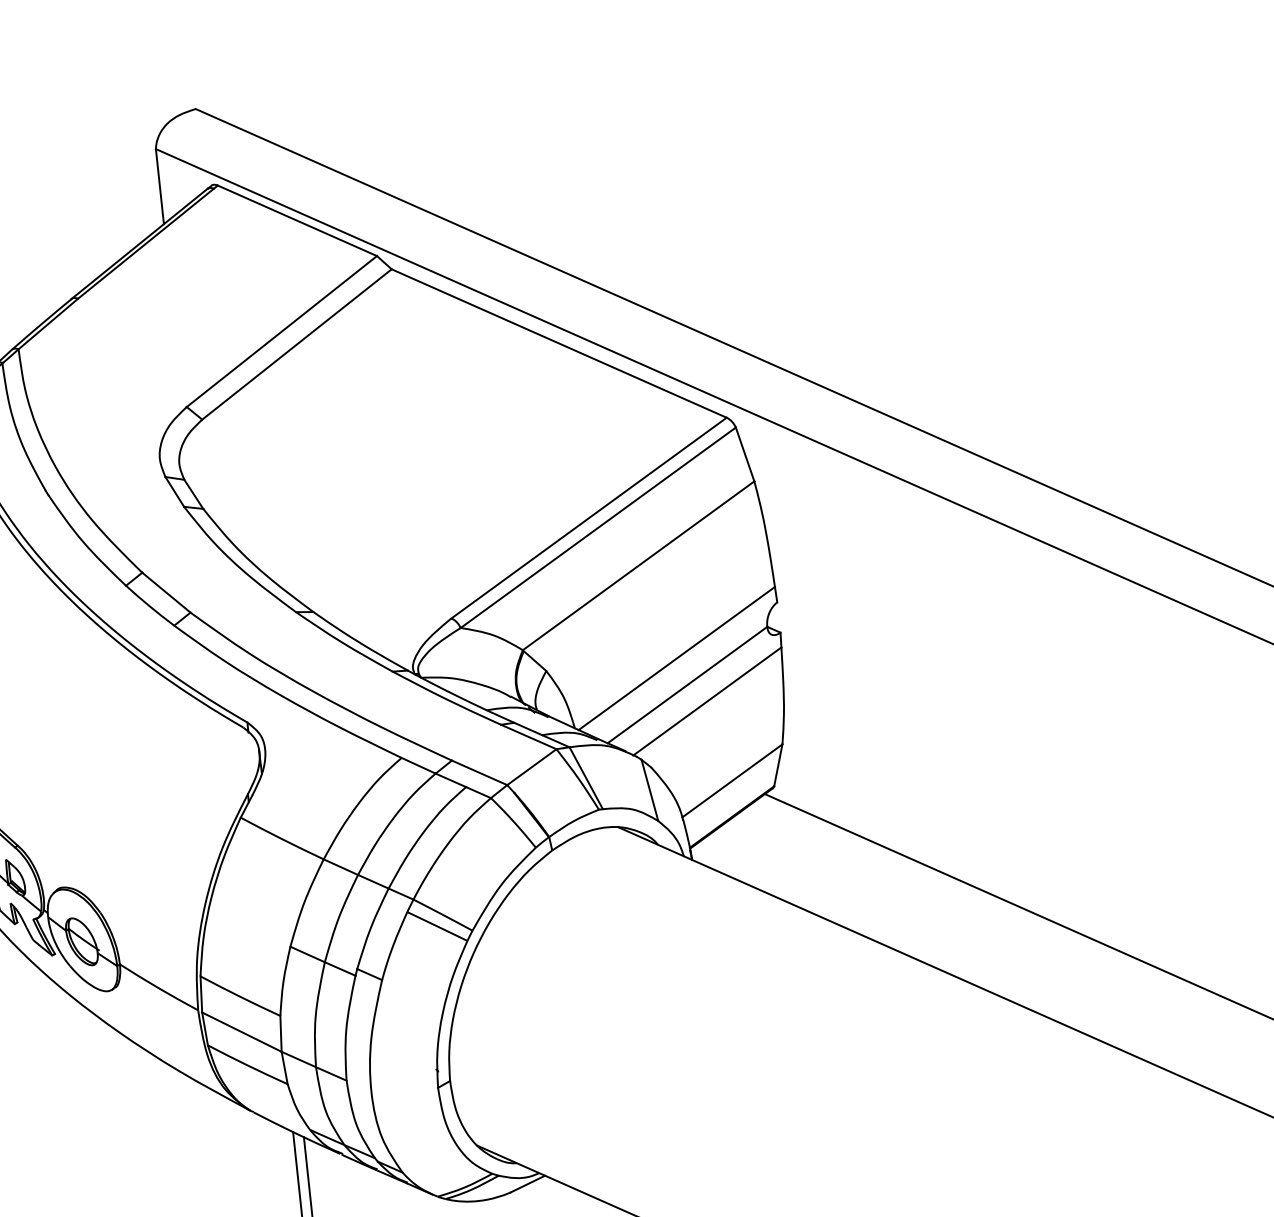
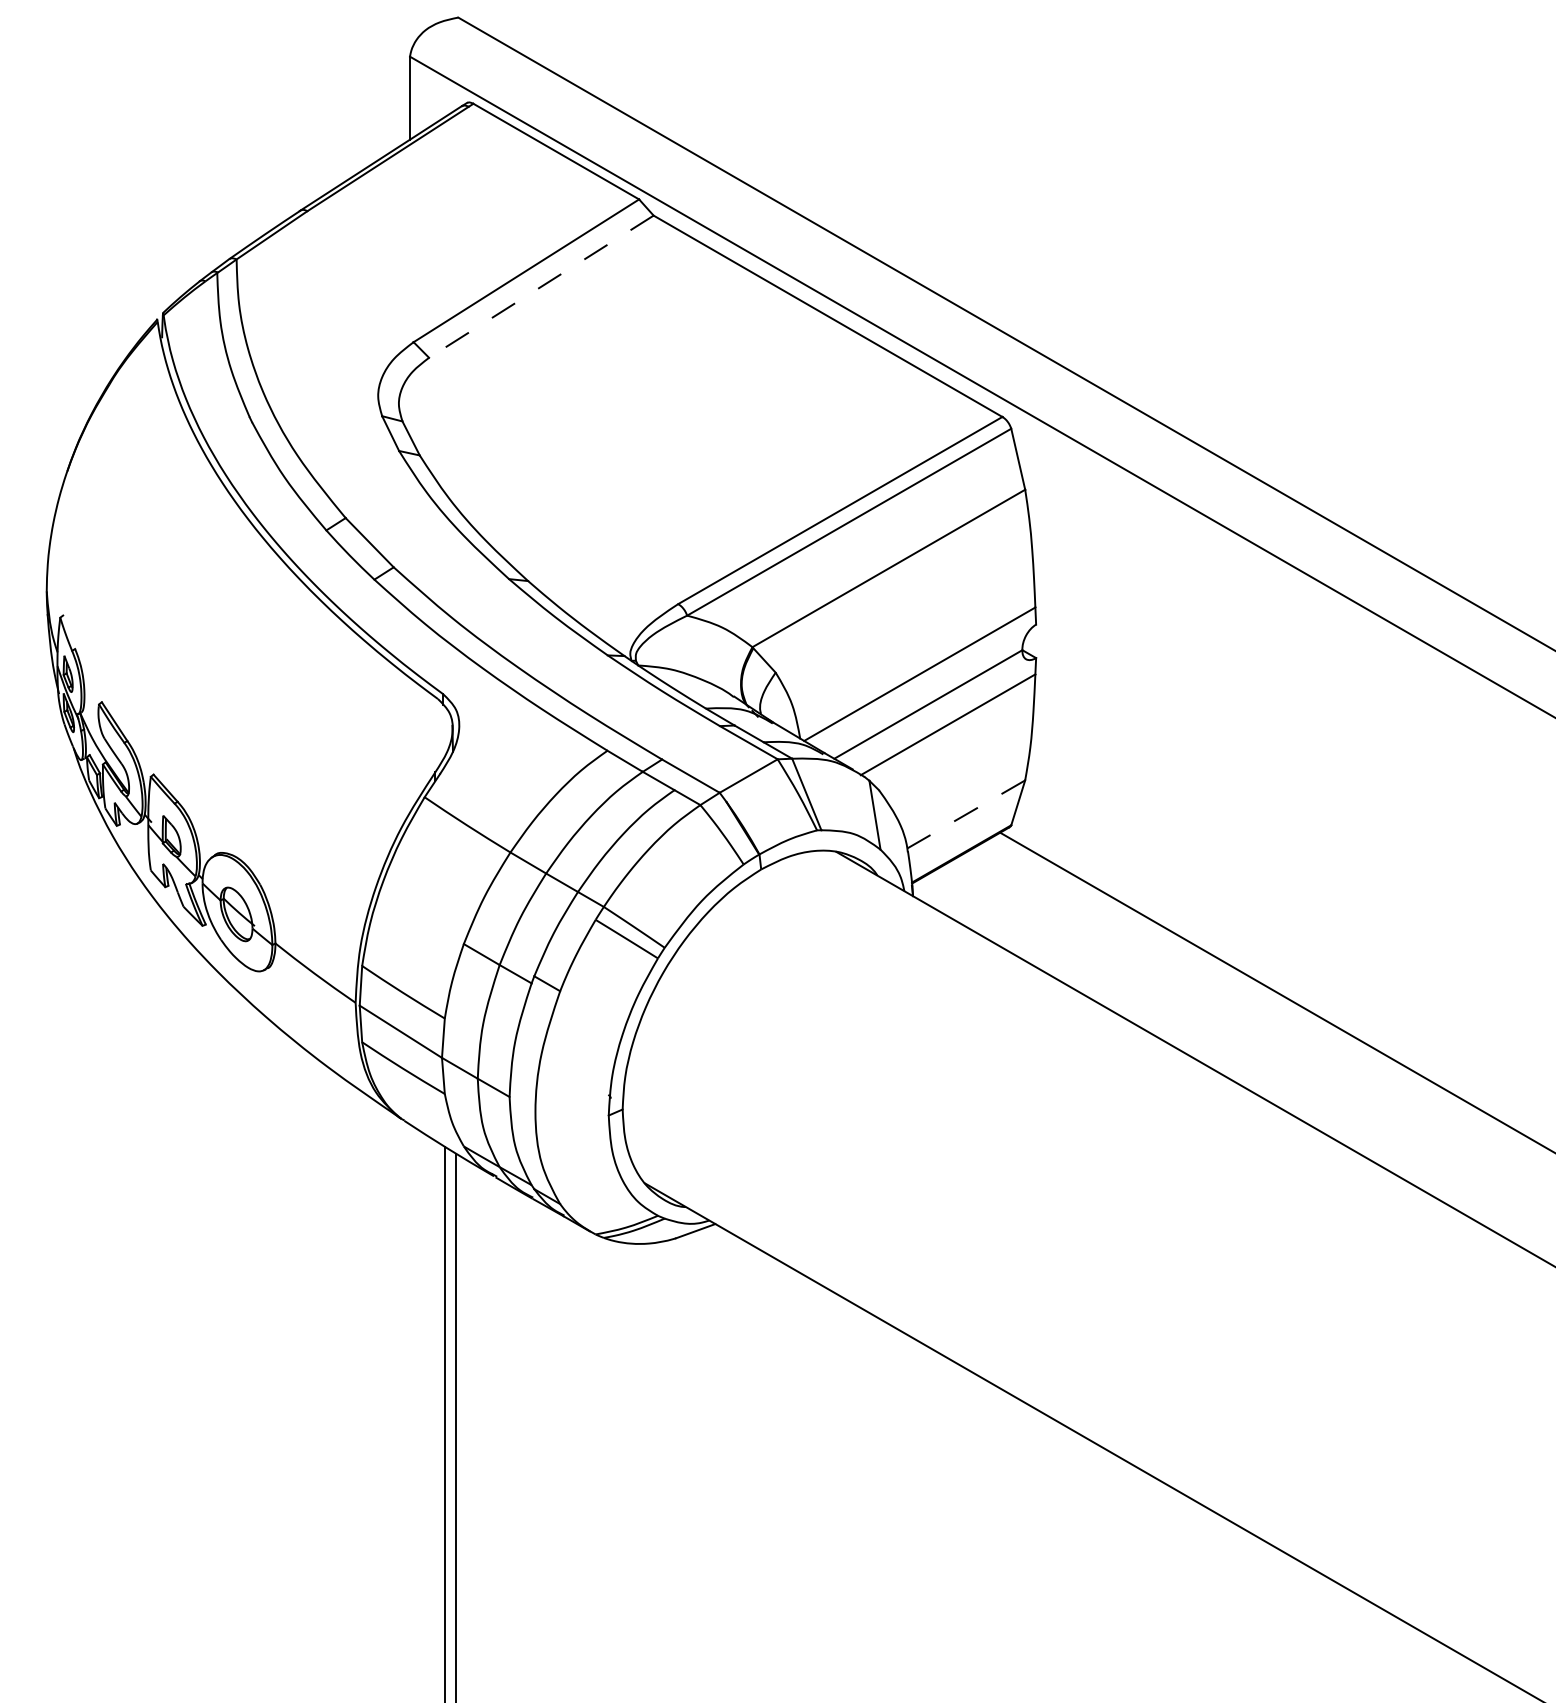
line: (297, 344) -> (541, 286), solid -> dashed
line: (731, 780) -> (965, 814), solid -> dashed

